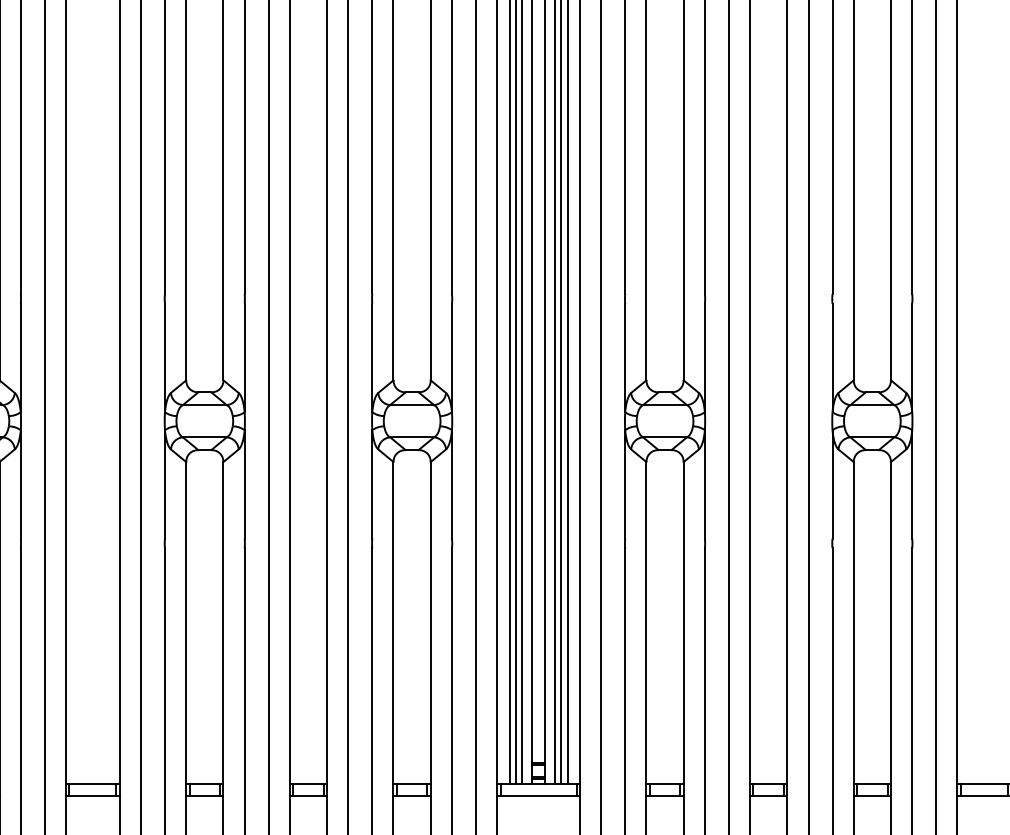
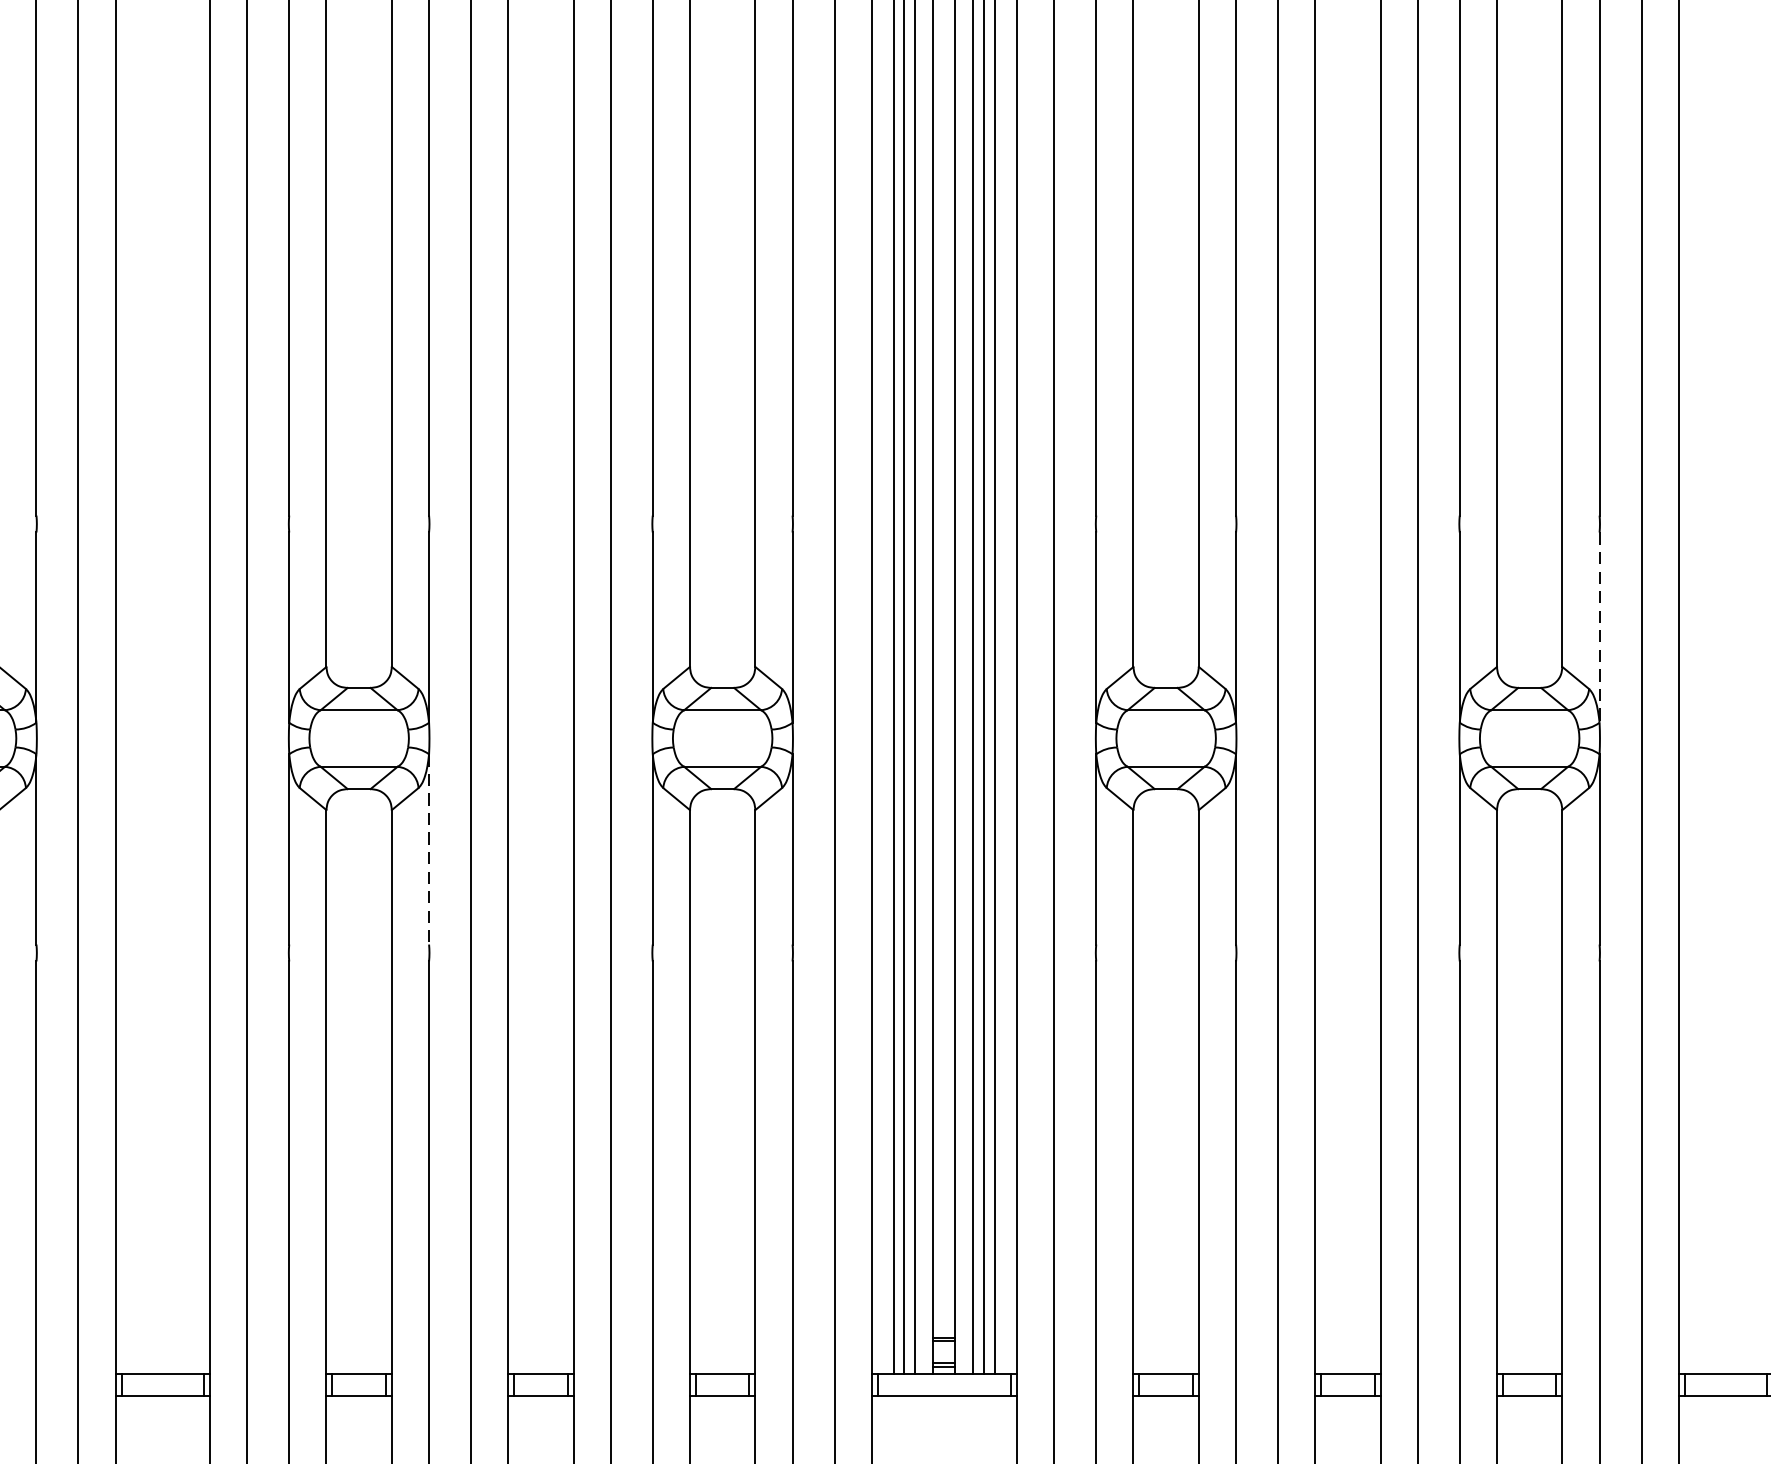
line: (912, 358) -> (1600, 628), solid -> dashed
line: (244, 484) -> (428, 849), solid -> dashed

